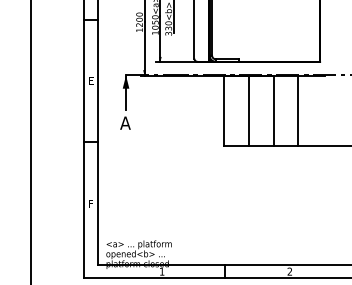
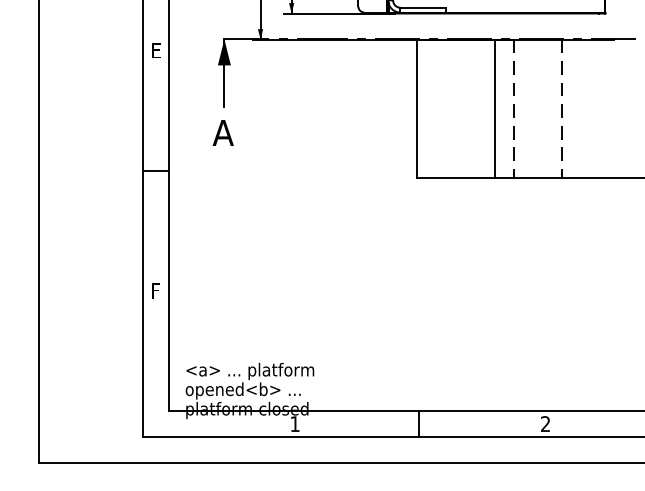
line: (248, 110) -> (493, 108), moved
line: (273, 111) -> (513, 110), solid -> dashed
line: (298, 111) -> (562, 110), solid -> dashed

